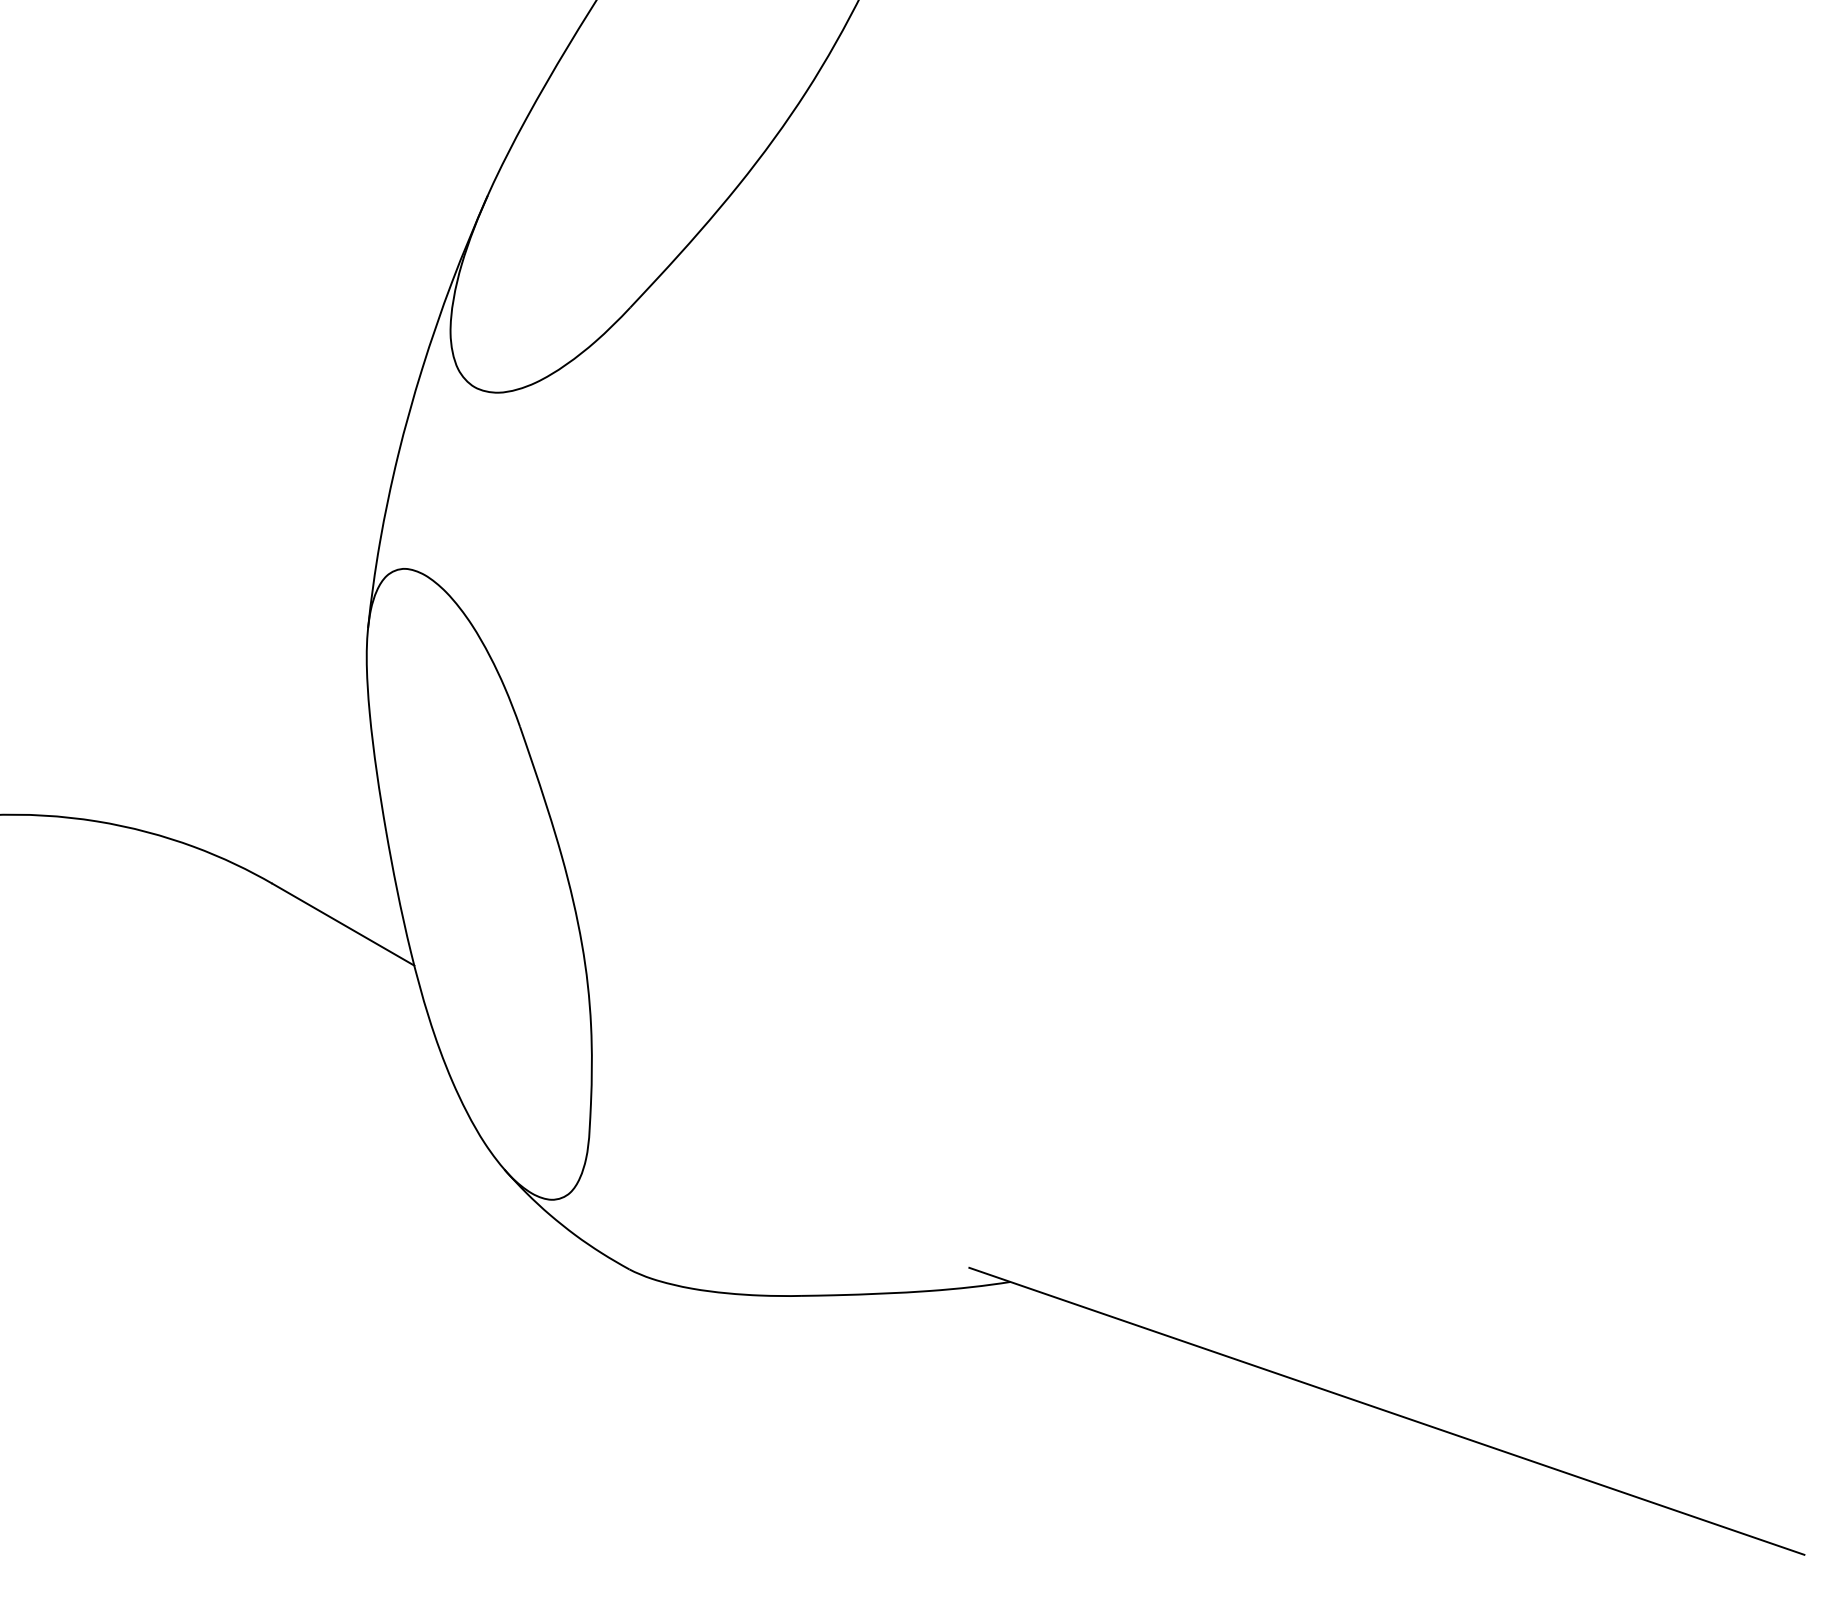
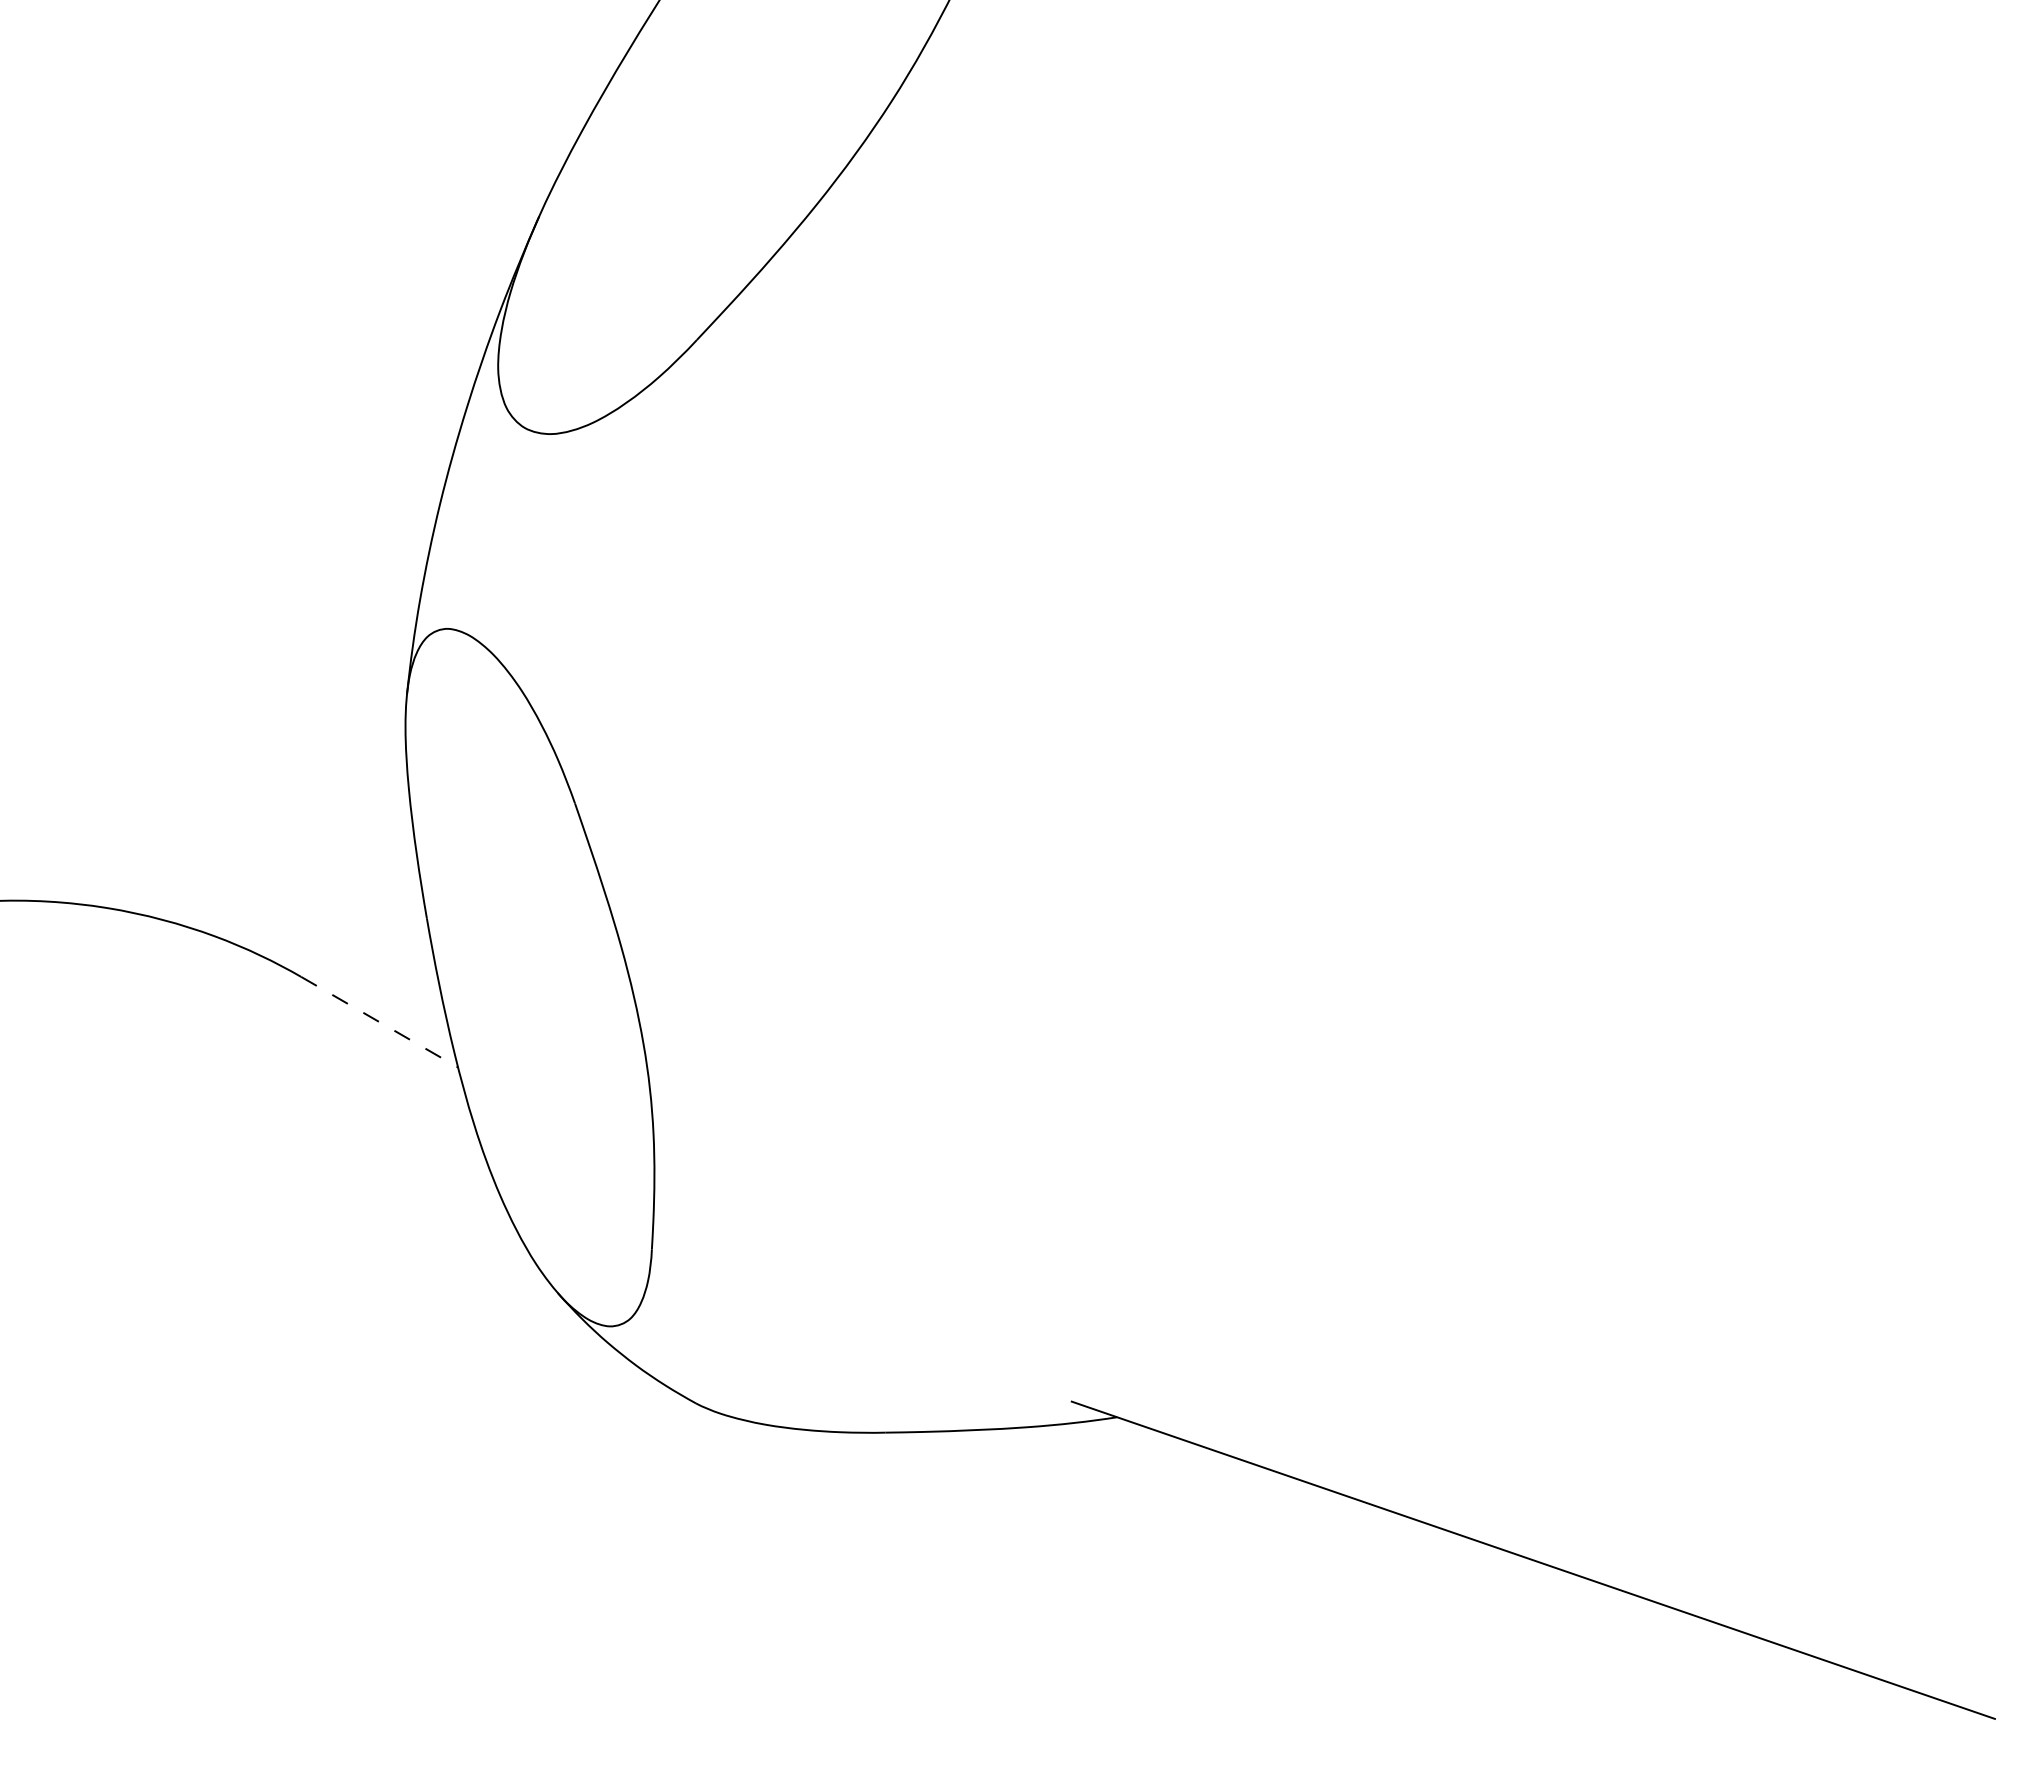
line: (343, 924) -> (379, 1022), solid -> dashed

